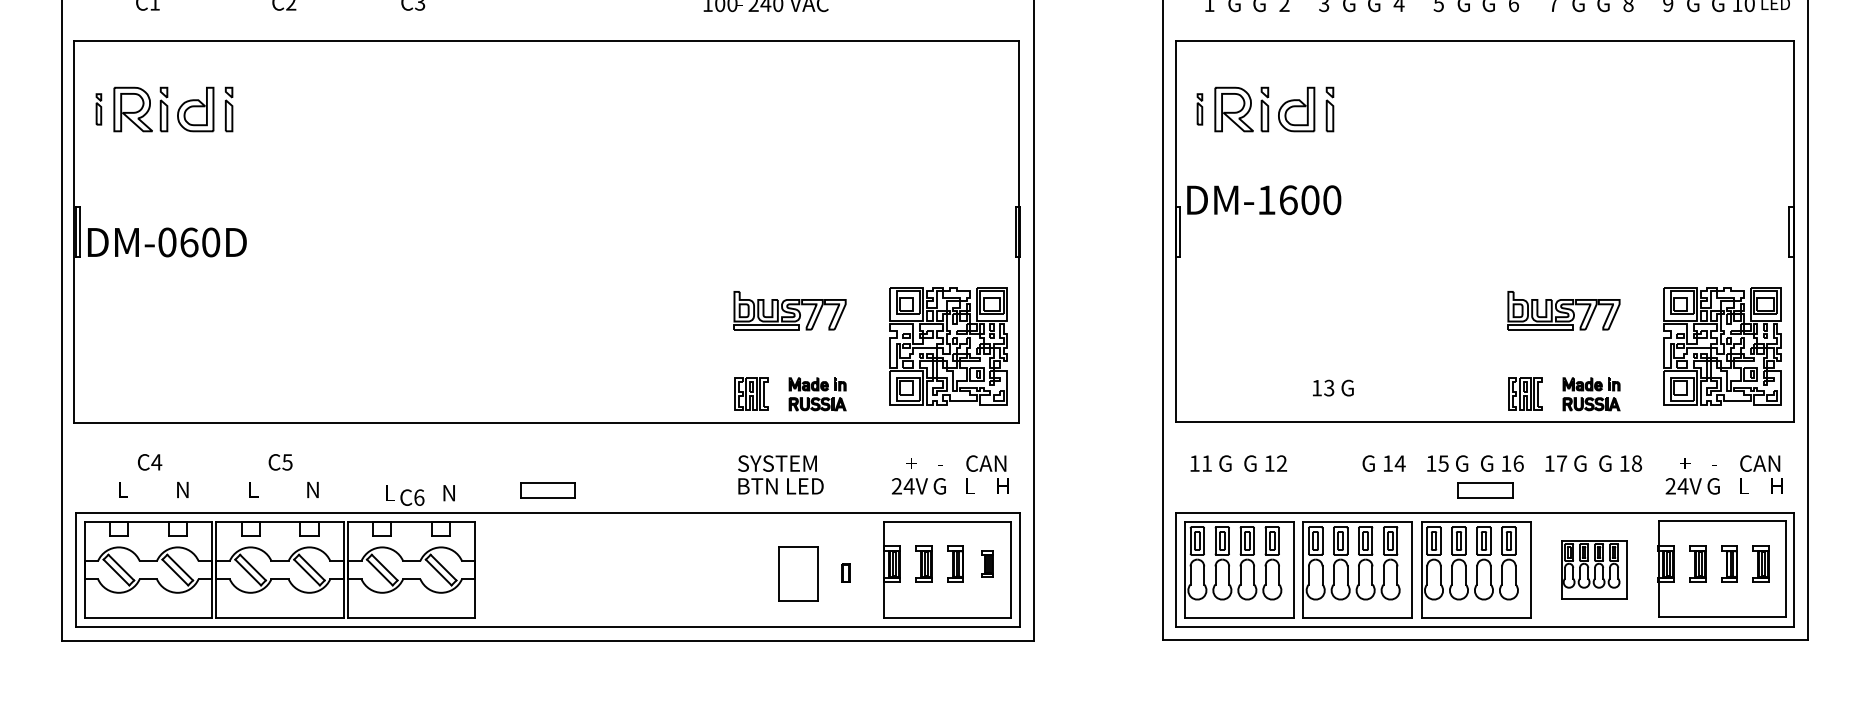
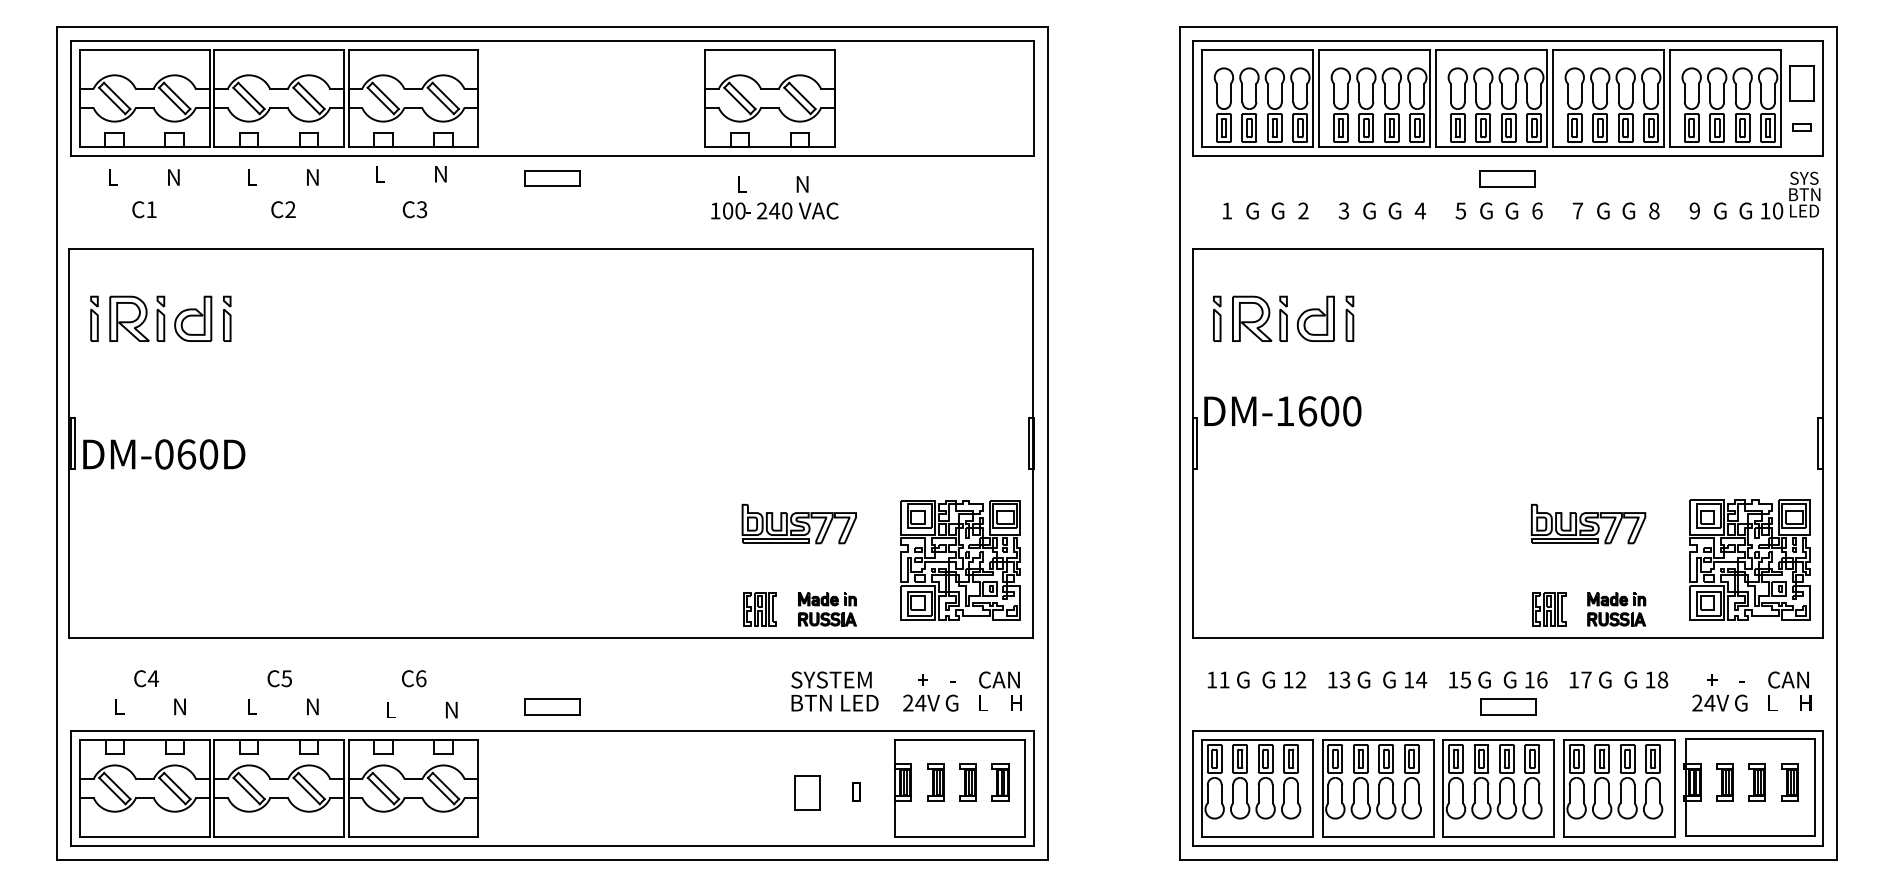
part: (98, 109) -> (94, 318), size x1.43
part: (1200, 109) -> (1217, 318), size x1.43
text: (1333, 387) -> (1349, 679), moved
text: (780, 474) -> (834, 691), moved
text: (412, 497) -> (414, 678), moved
part: (987, 564) -> (1000, 782), size x1.43
part: (1594, 570) -> (1619, 788), size x1.67
part: (798, 573) -> (807, 792), size x0.62

